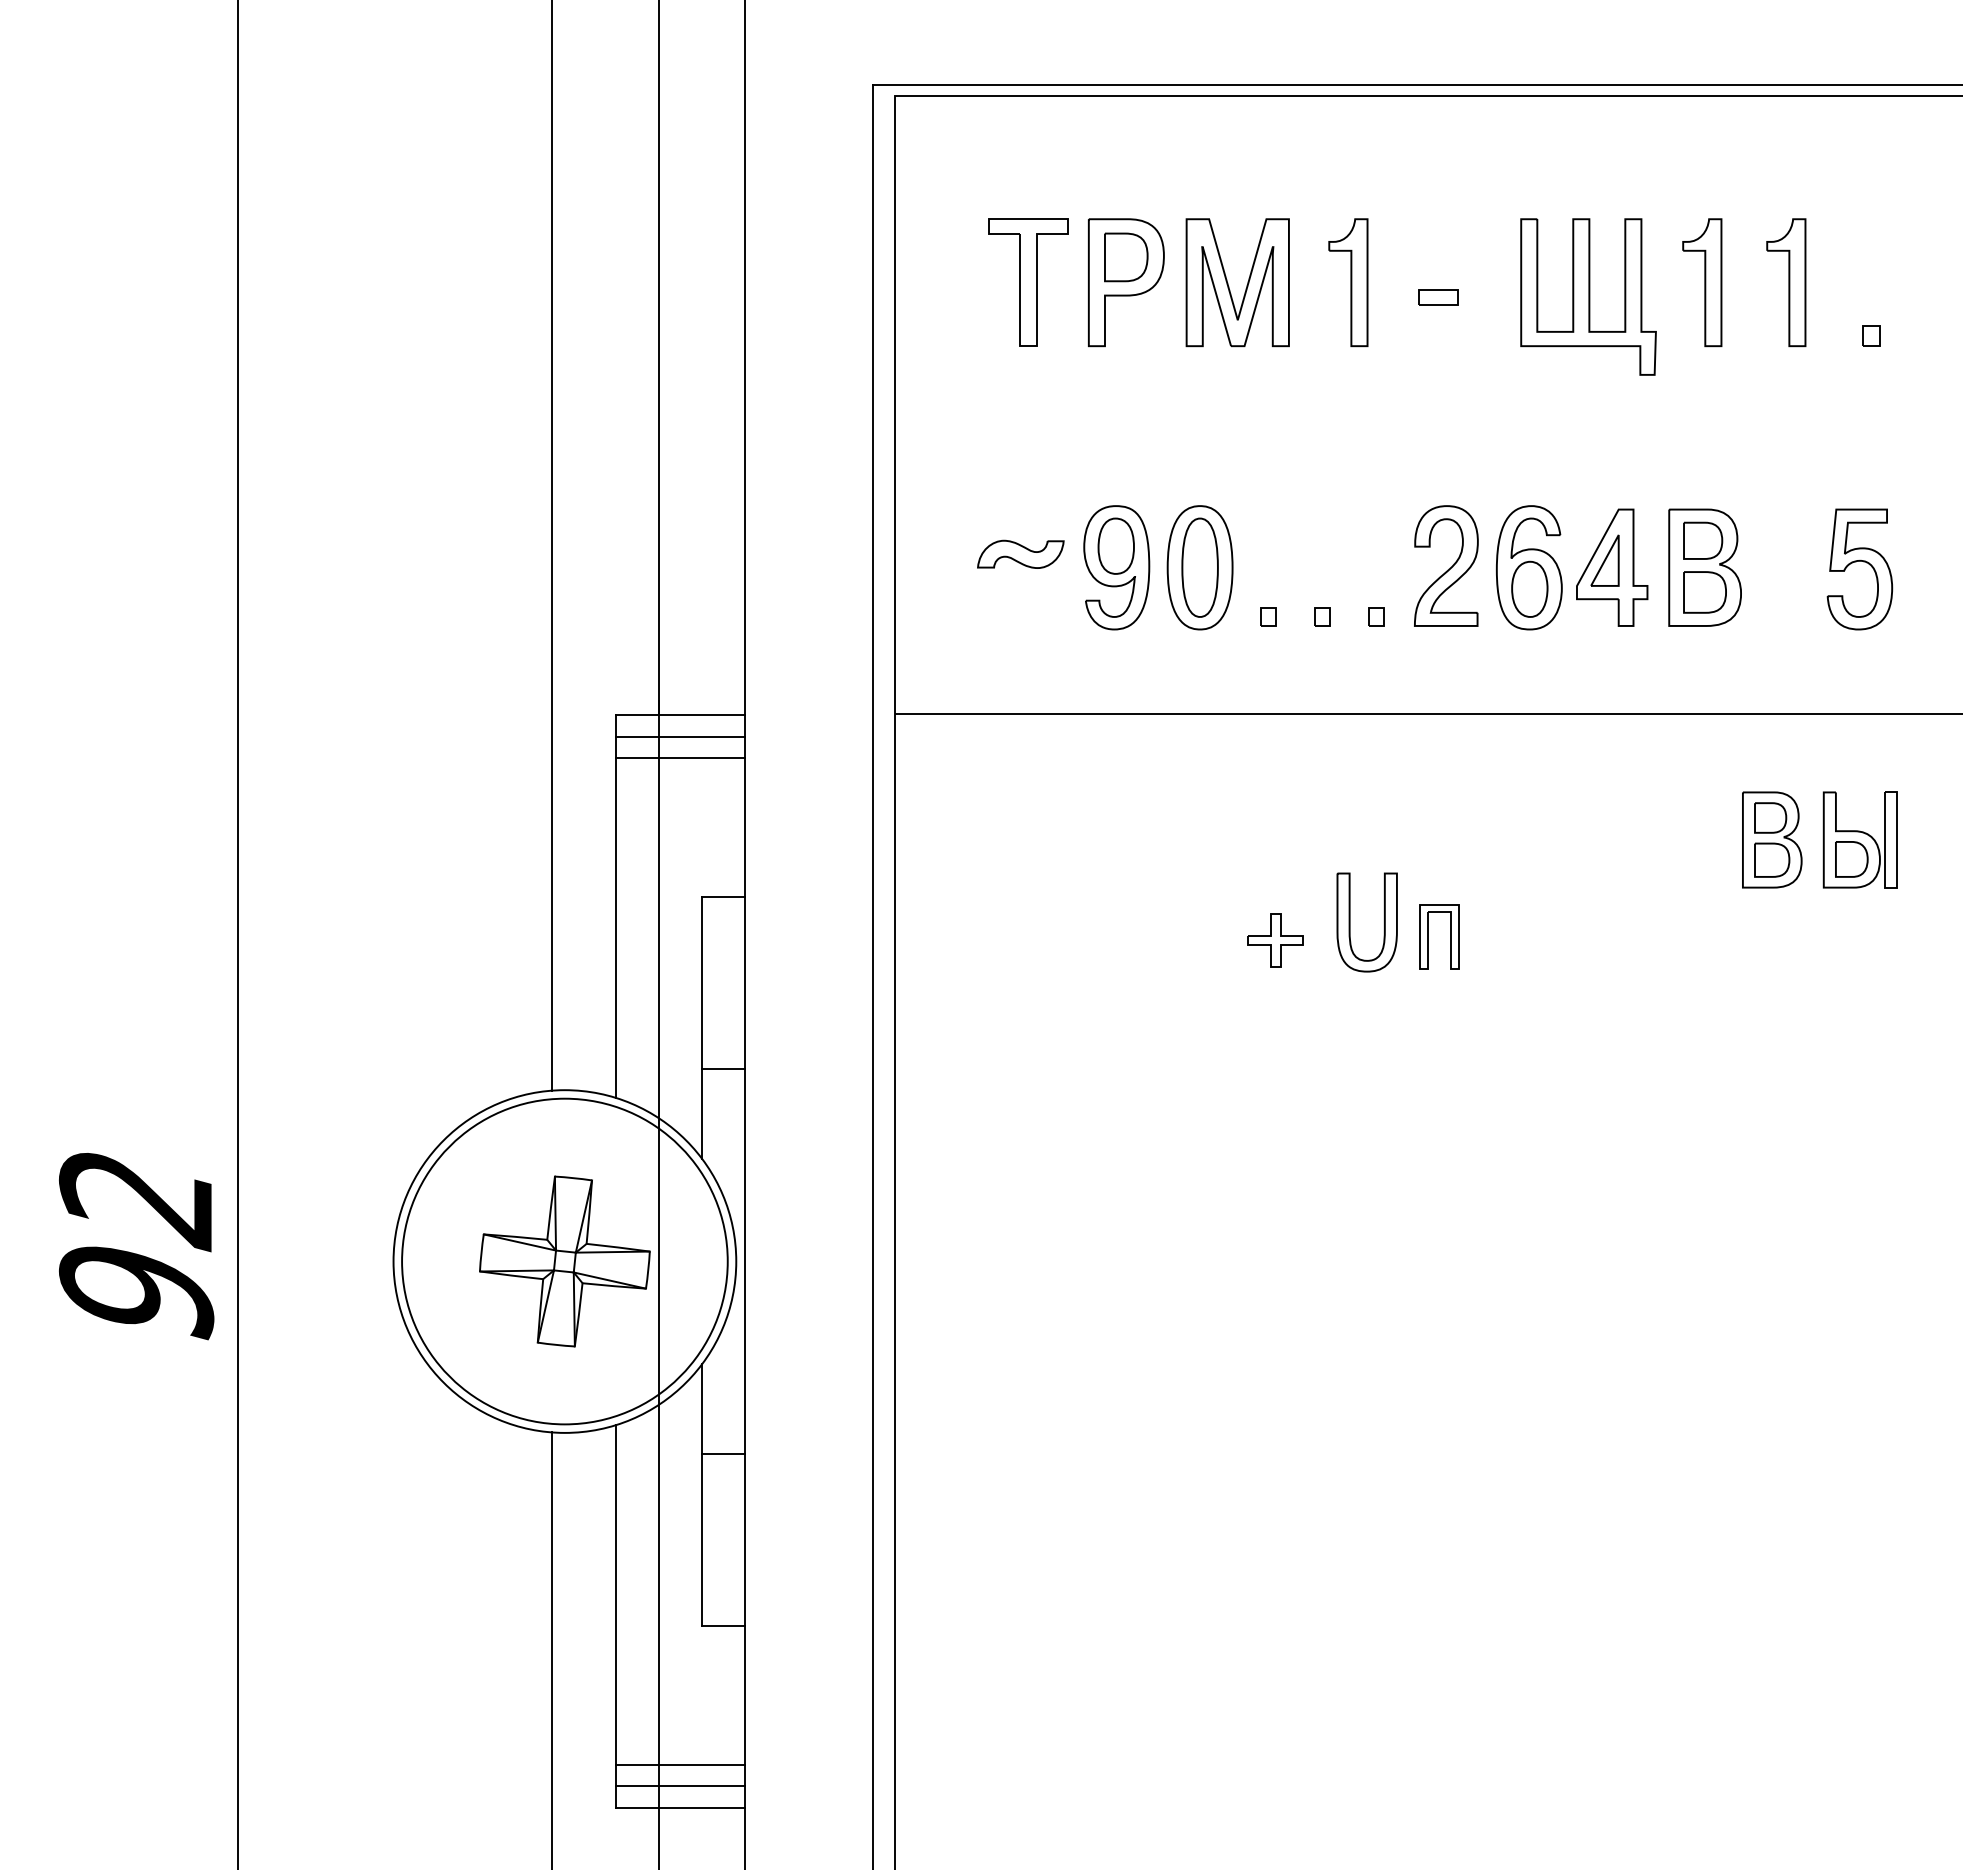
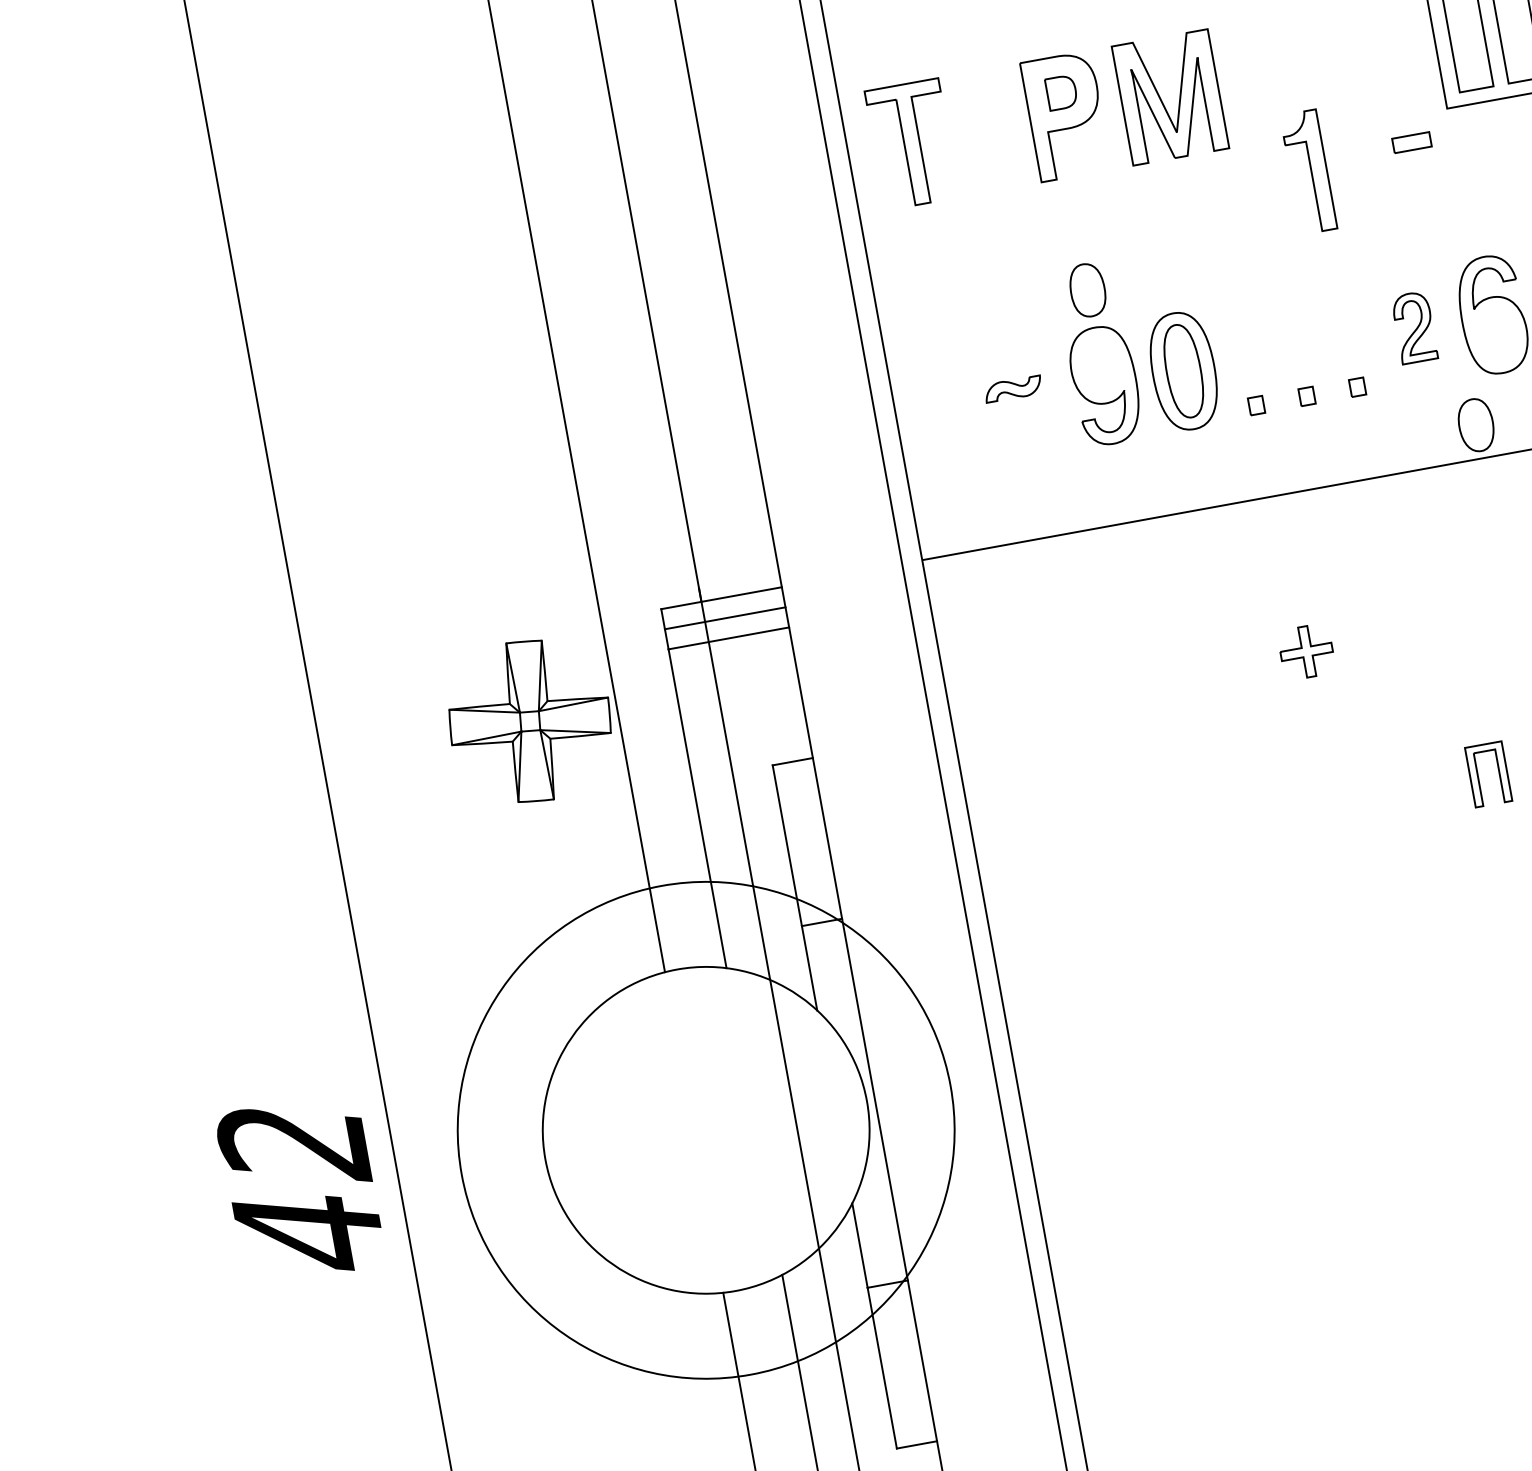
part: (1126, 257) -> (1061, 92), size x0.7
part: (1028, 282) -> (912, 144), moved
part: (1348, 282) -> (1308, 171), moved
part: (1438, 297) -> (1411, 142), moved
part: (1115, 545) -> (1086, 289), moved
part: (1020, 553) -> (1012, 388), size x0.7
part: (1446, 565) -> (1414, 327), size x0.6
part: (1529, 588) -> (1475, 424), moved
part: (1350, 922) -> (1385, 678), removed
part: (1428, 936) -> (1478, 775), moved
part: (1275, 940) -> (1306, 651), moved
circle: (564, 1261) -> (705, 1130), size x1.6
part: (564, 1261) -> (529, 721), moved
text: (136, 1293) -> (309, 1233), 92 -> 42

